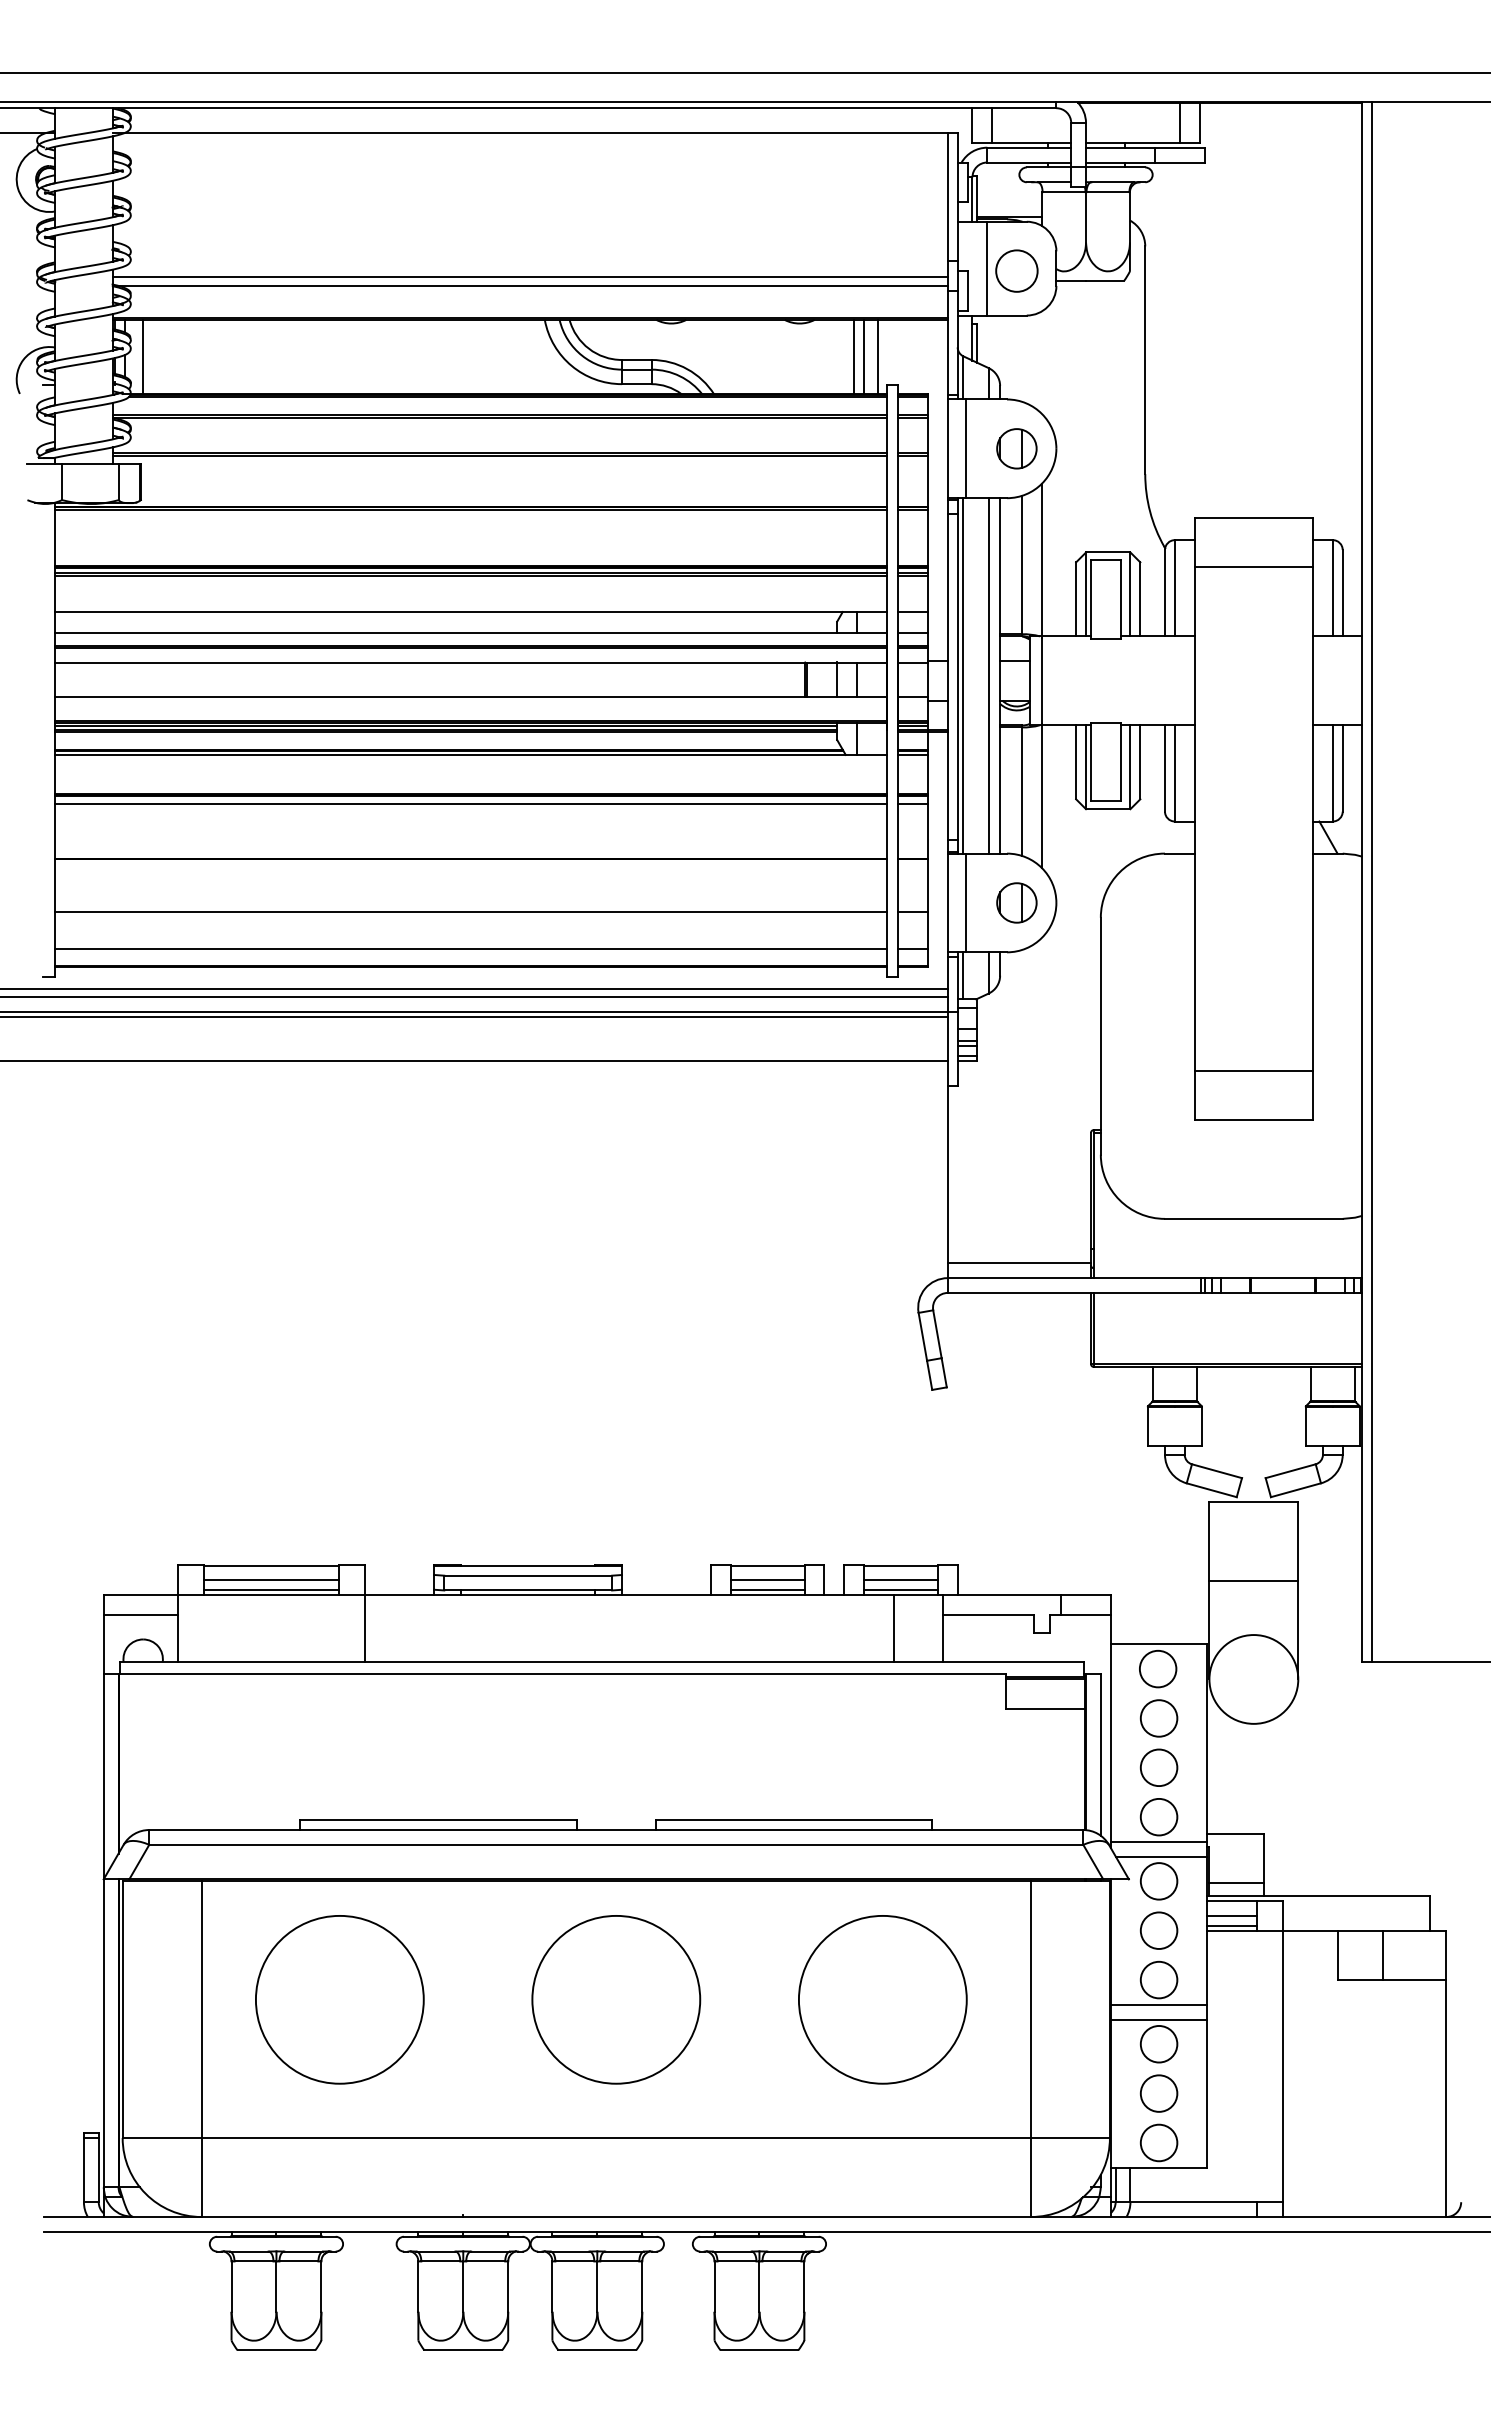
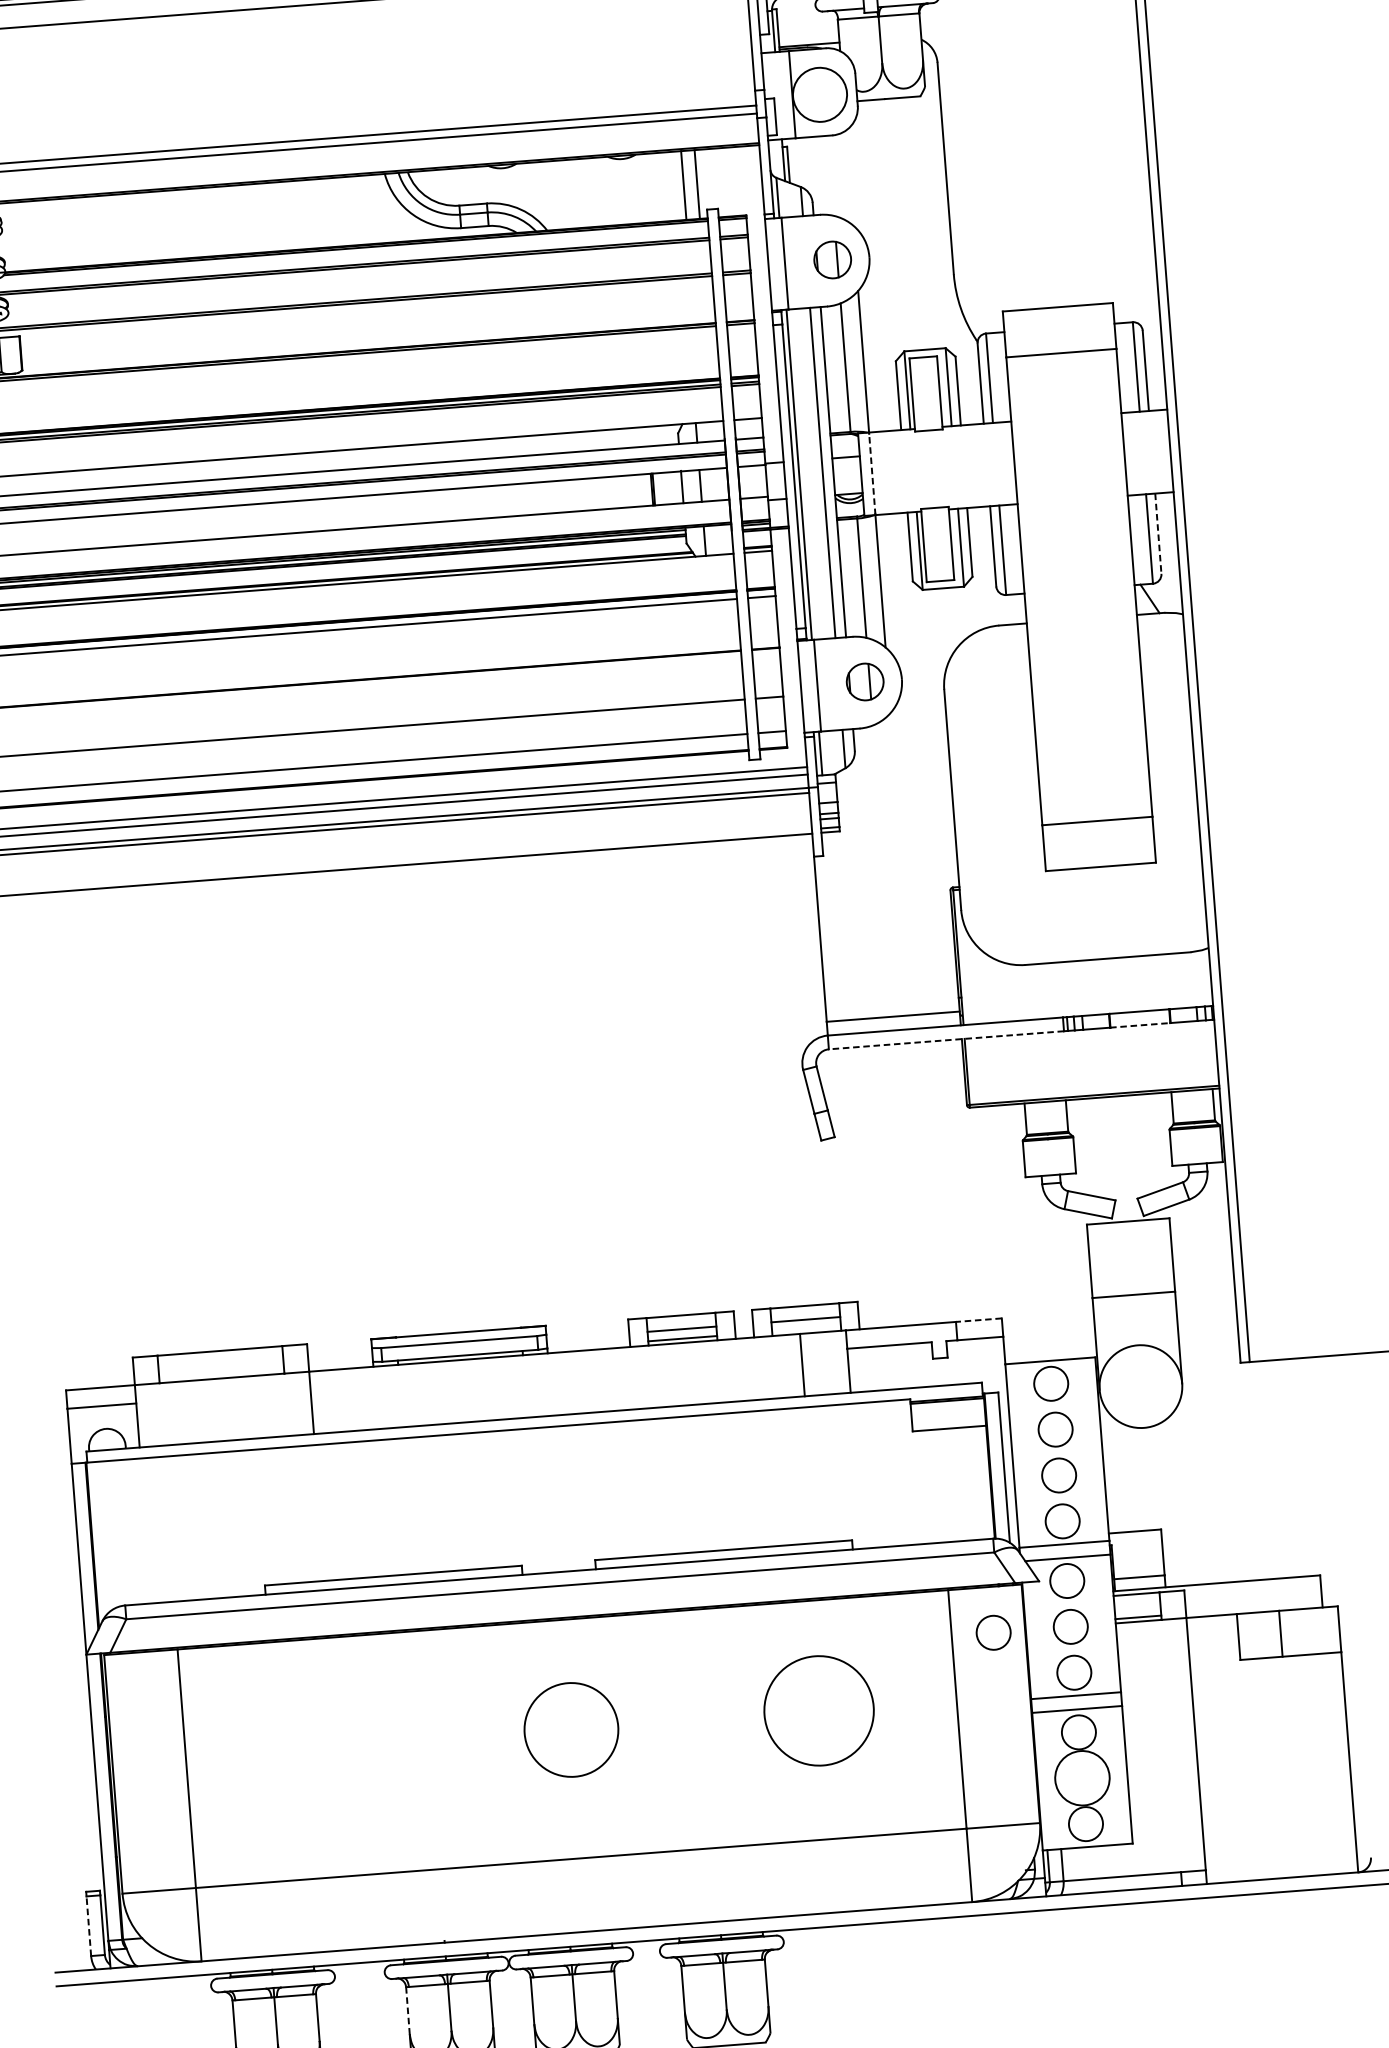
circle: (1016, 270) -> (819, 94), size x1.4
line: (143, 356) -> (14, 236), removed
line: (854, 356) -> (675, 185), removed
line: (1041, 680) -> (872, 473), solid -> dashed
line: (1342, 768) -> (1158, 533), solid -> dashed
line: (1074, 1292) -> (946, 1039), solid -> dashed
line: (1283, 1292) -> (1140, 1024), solid -> dashed
line: (271, 1580) -> (220, 1364), removed
line: (271, 1590) -> (221, 1374), removed
line: (900, 1590) -> (806, 1329), removed
line: (1086, 1595) -> (979, 1320), solid -> dashed
line: (1231, 1915) -> (1137, 1607), removed
circle: (1075, 1930) -> (993, 1632), added
circle: (339, 1999) -> (314, 1749), removed
circle: (616, 1999) -> (571, 1729), size x0.6
circle: (882, 1999) -> (818, 1710), size x0.7
circle: (1158, 2093) -> (1081, 1778), size x1.6
line: (83, 2169) -> (88, 1925), solid -> dashed
line: (418, 2287) -> (408, 2011), solid -> dashed

